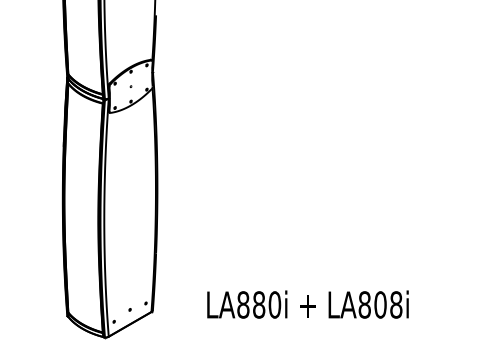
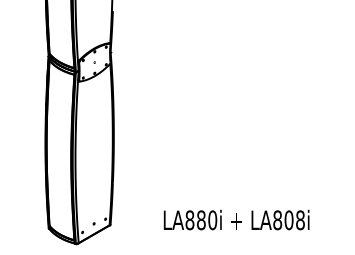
text: (307, 303) -> (236, 219), moved

